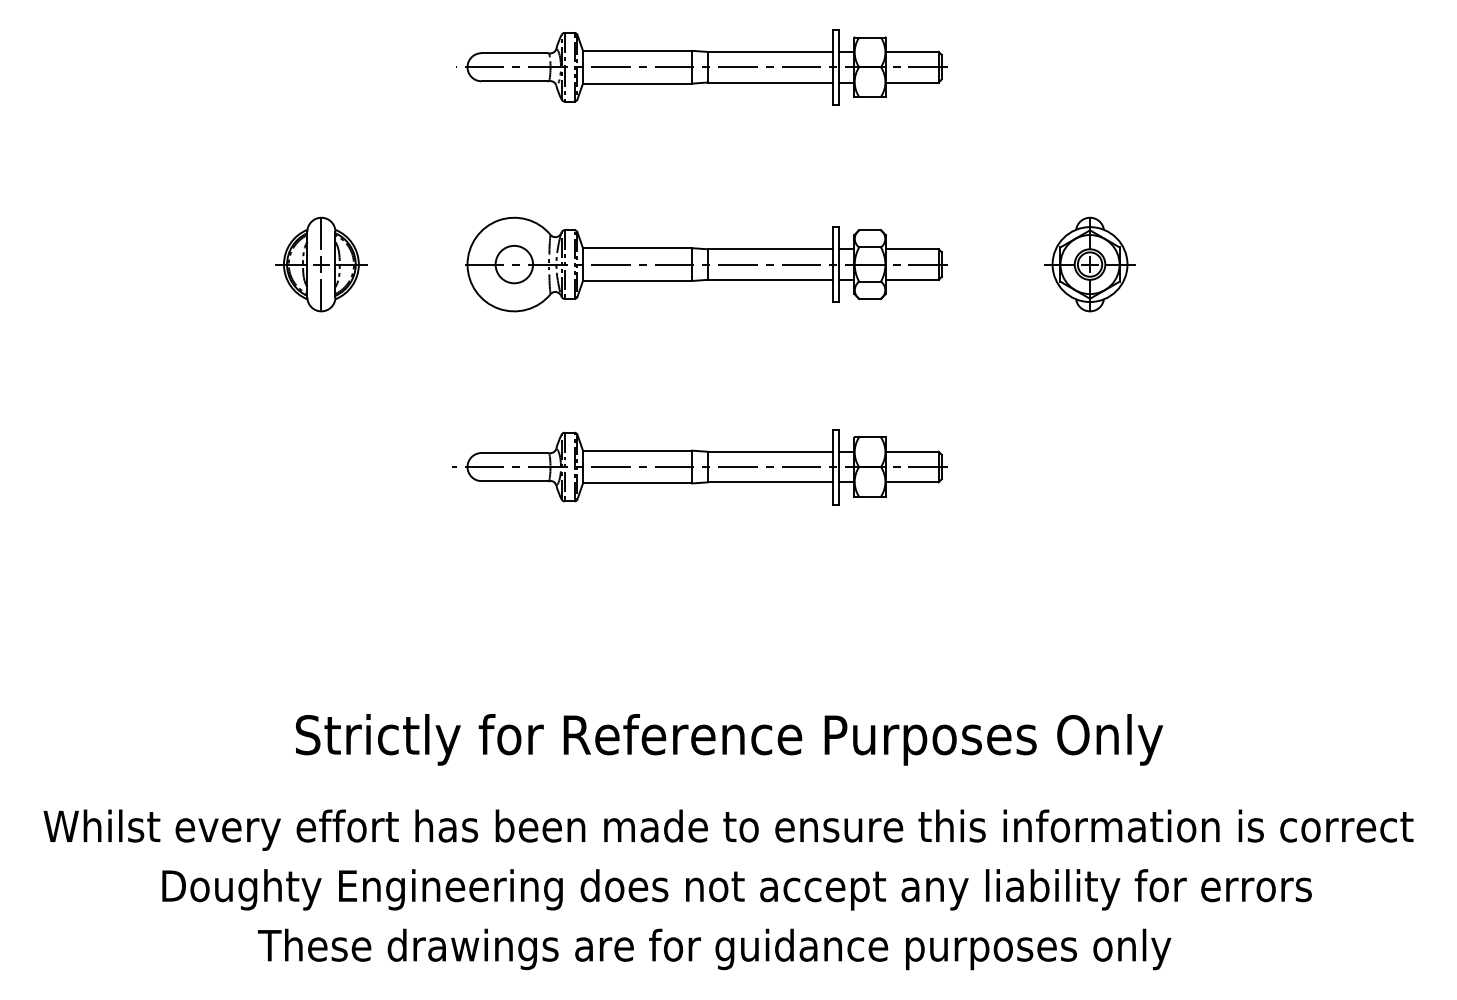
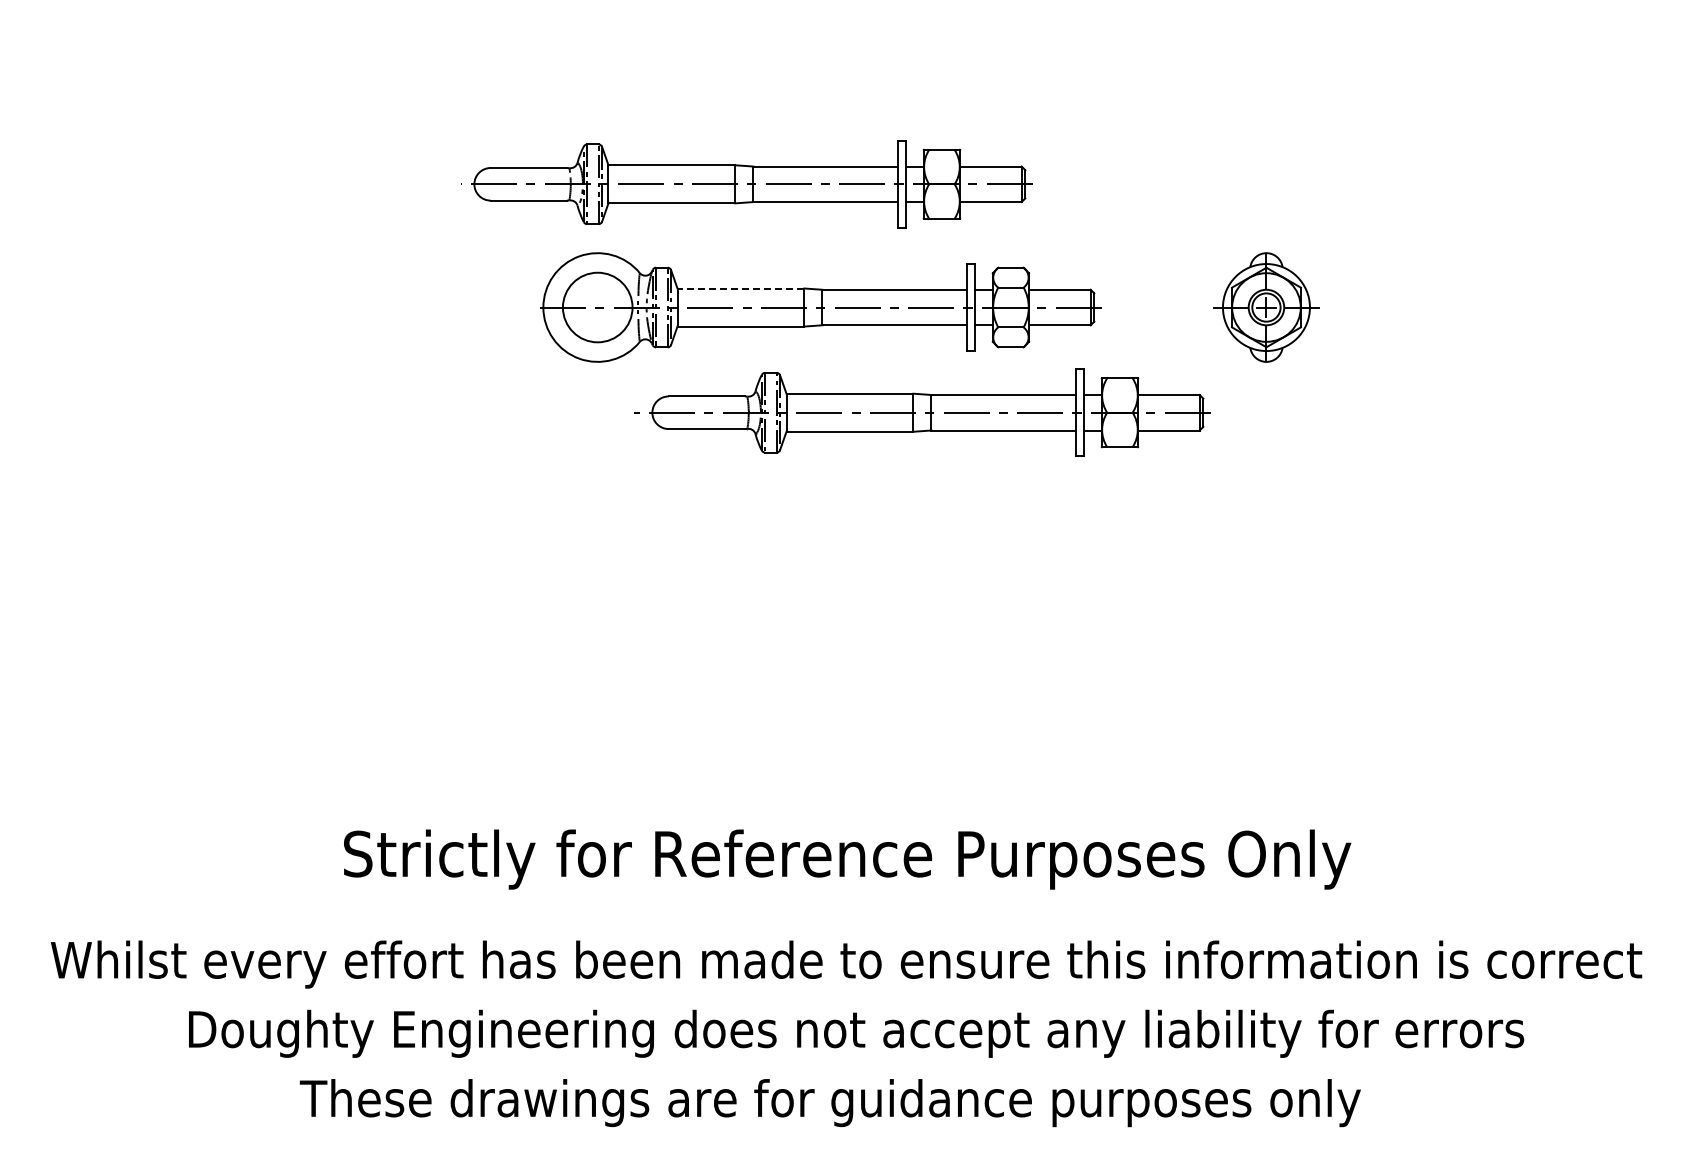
part: (701, 67) -> (746, 184), moved
line: (637, 248) -> (740, 288), solid -> dashed
part: (321, 264) -> (373, 307), removed
circle: (514, 264) -> (597, 307), size x1.6
part: (700, 466) -> (922, 412), moved

